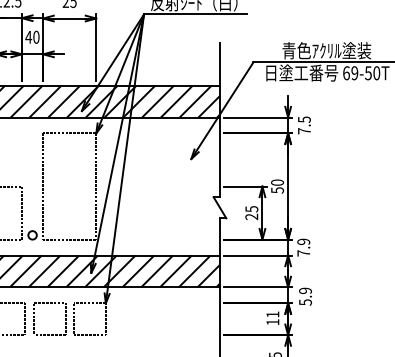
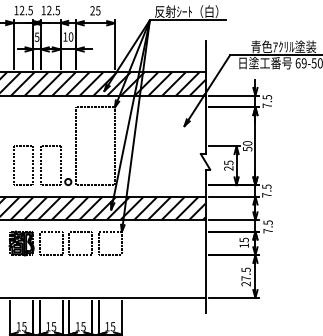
text: (27, 36) -> (64, 36), 40 -> 10
text: (303, 241) -> (266, 186), 7.9 -> 7.5
text: (304, 296) -> (267, 226), 5.9 -> 7.5
text: (271, 313) -> (243, 239), 11 -> 15

